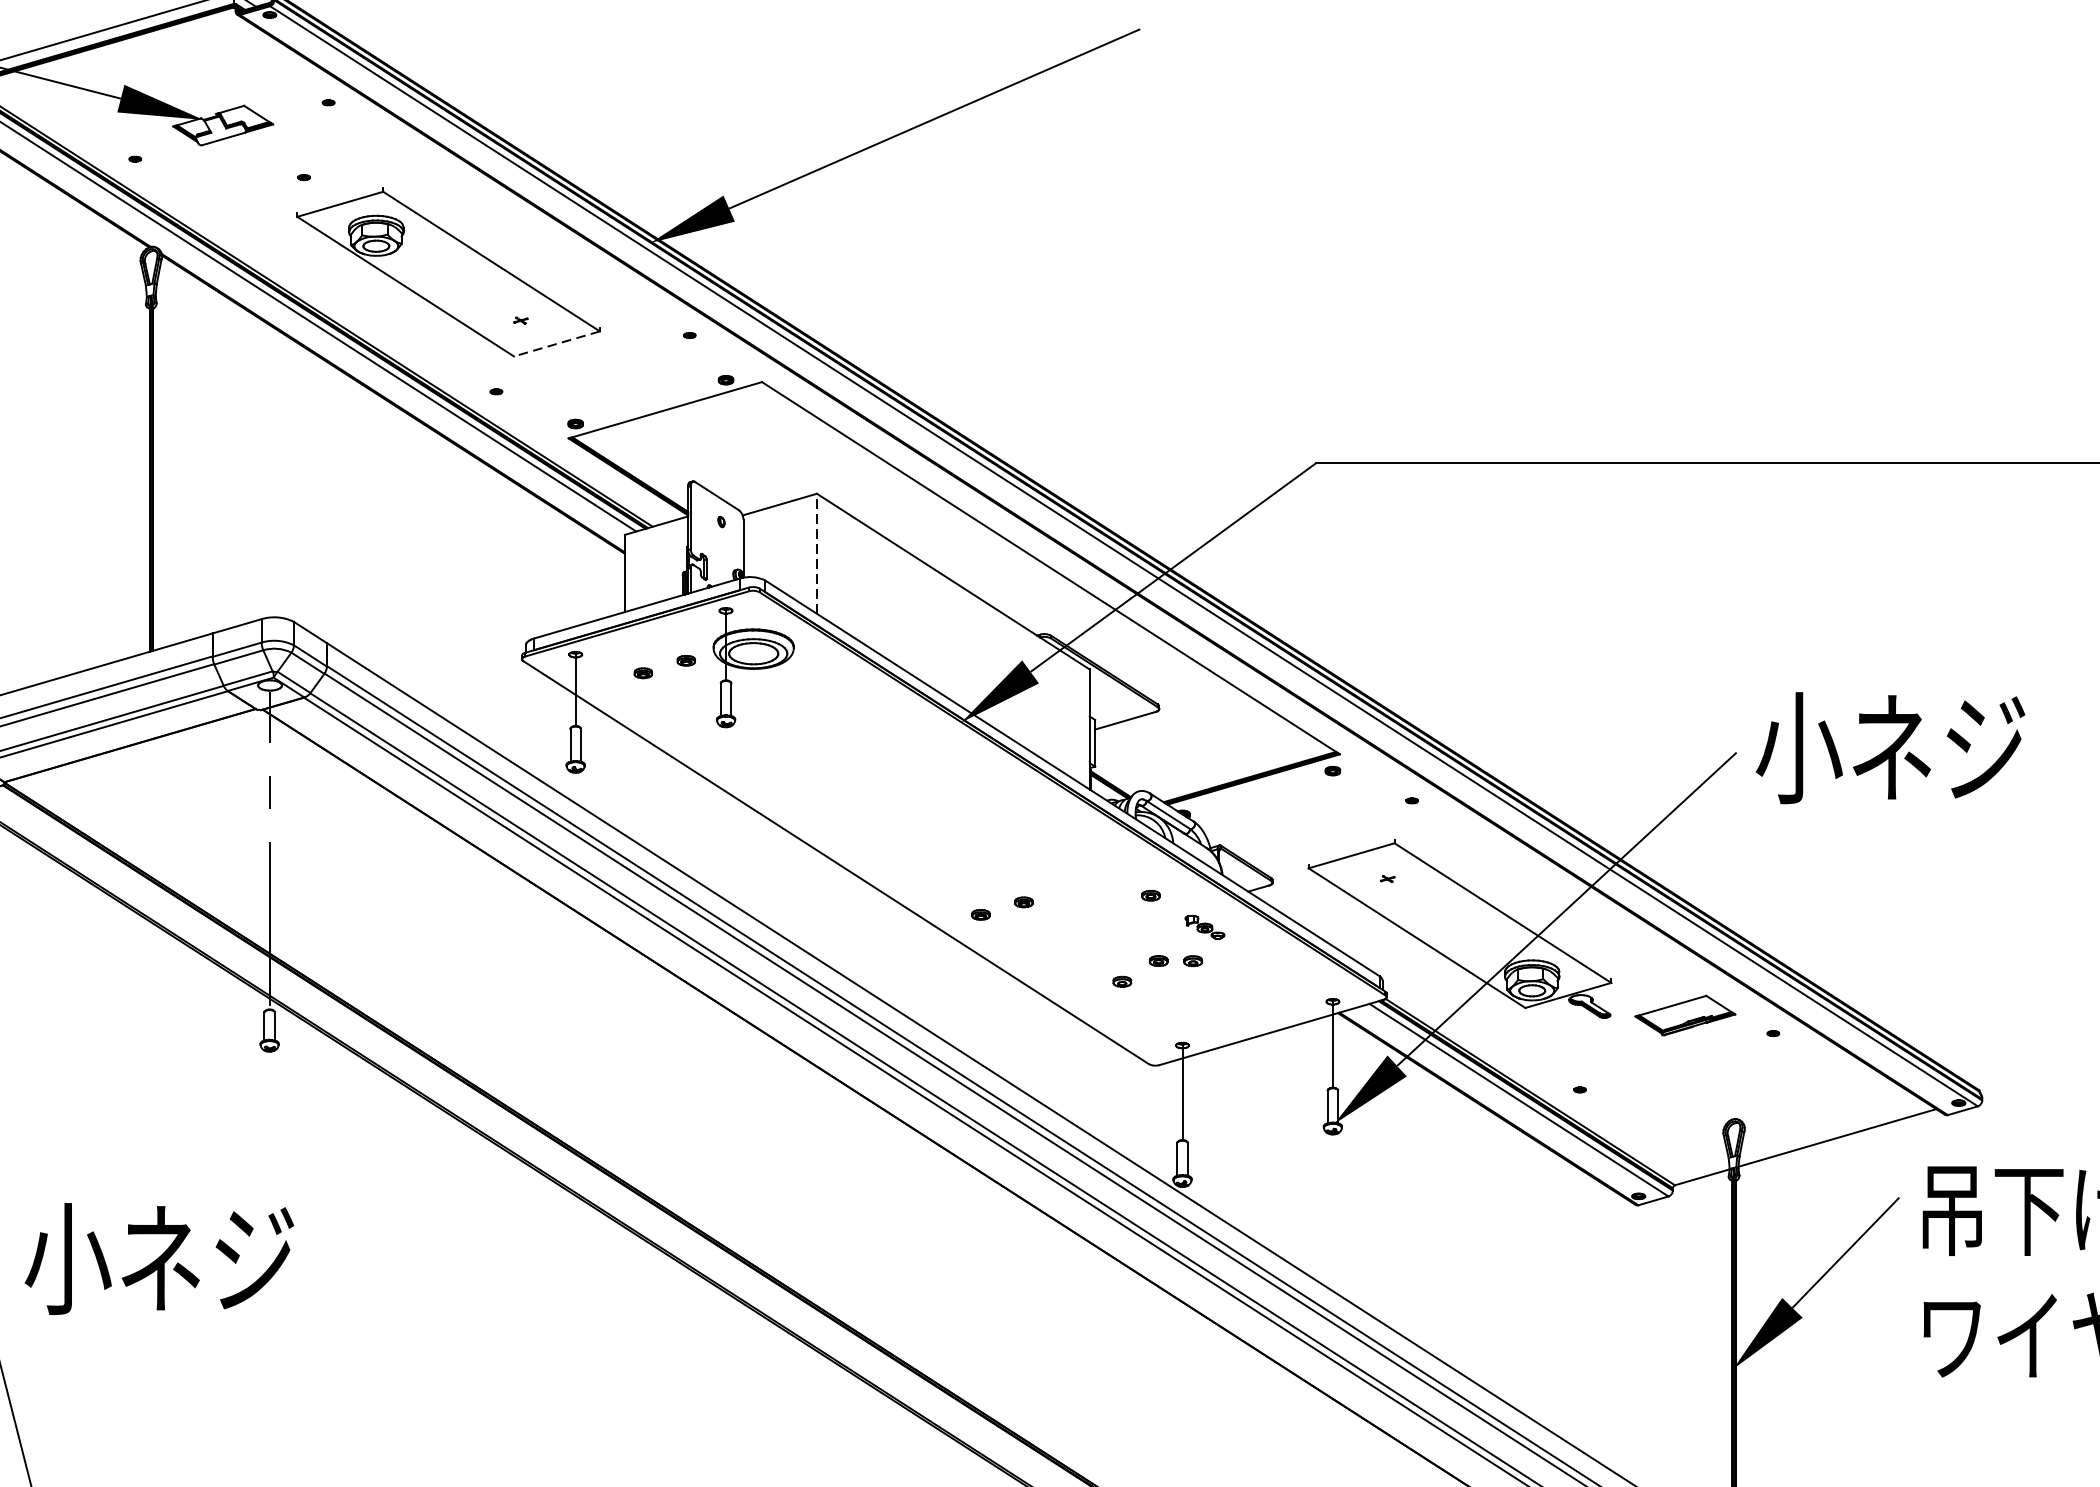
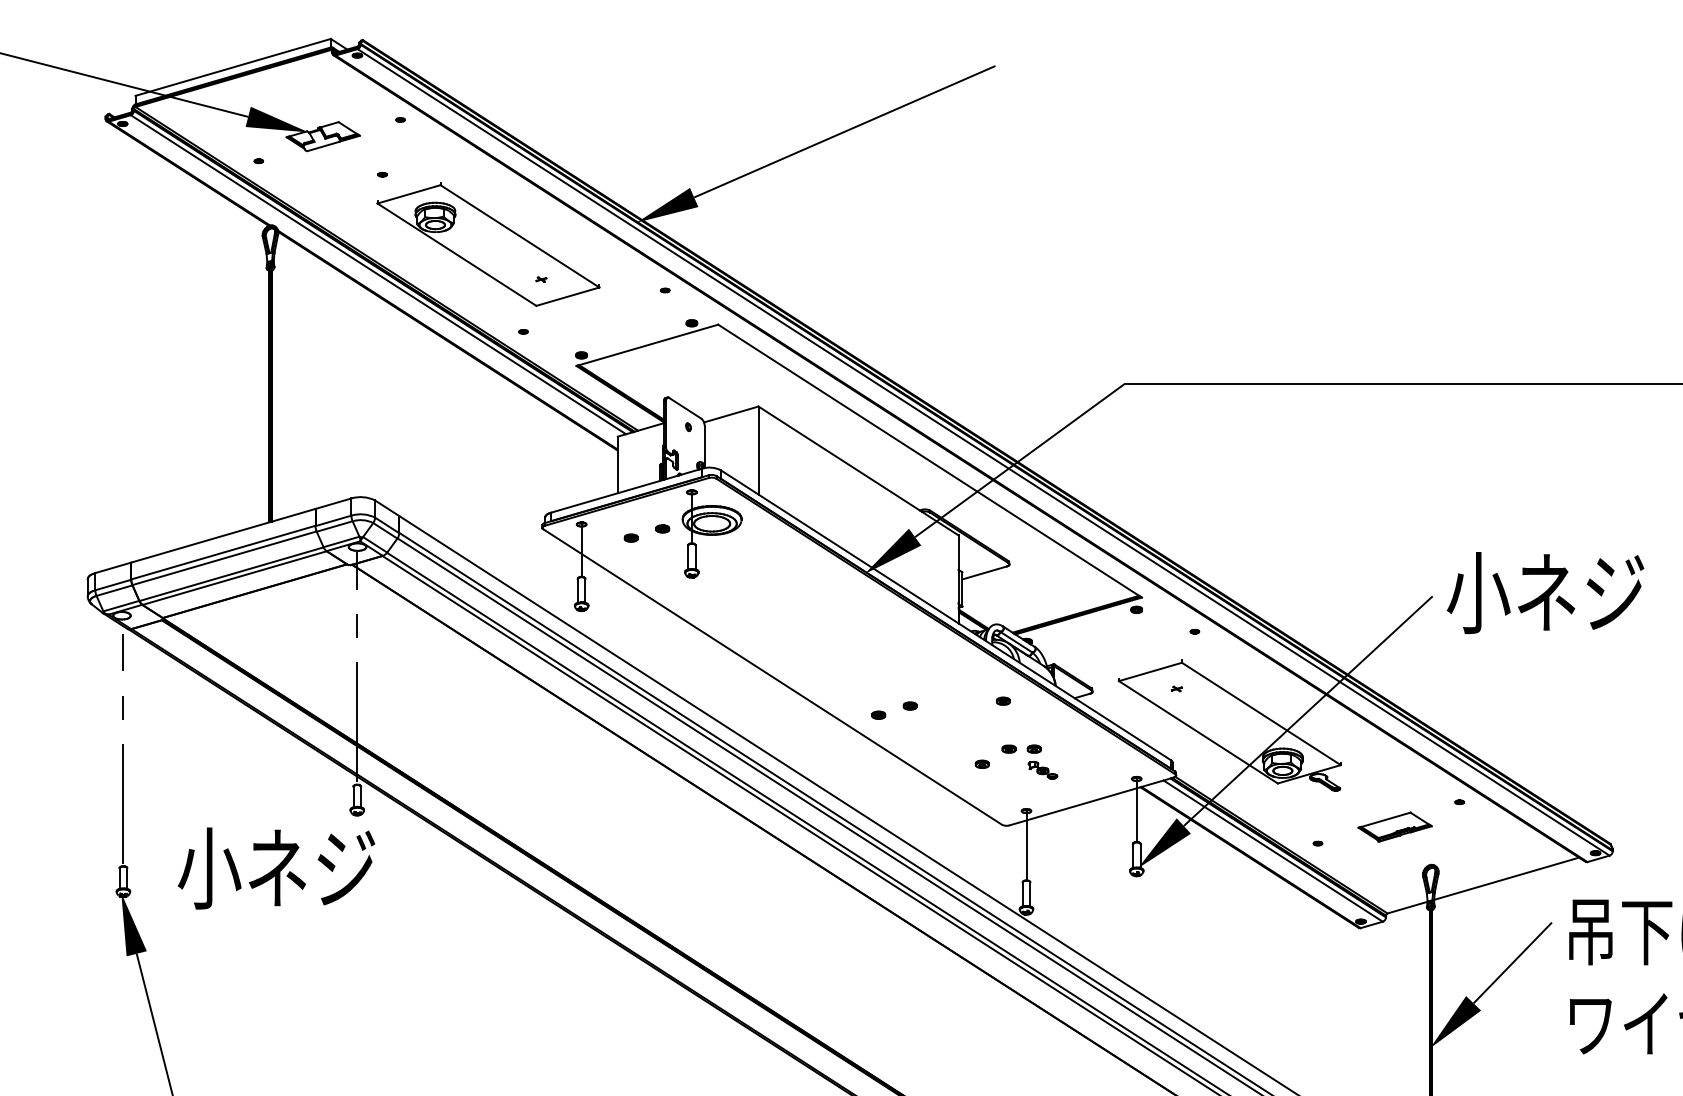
line: (556, 343) -> (567, 296), dashed -> solid
line: (816, 553) -> (758, 450), dashed -> solid
part: (1204, 927) -> (1042, 770), moved
part: (1684, 1014) -> (1394, 826), moved
text: (159, 1258) -> (276, 868), moved

